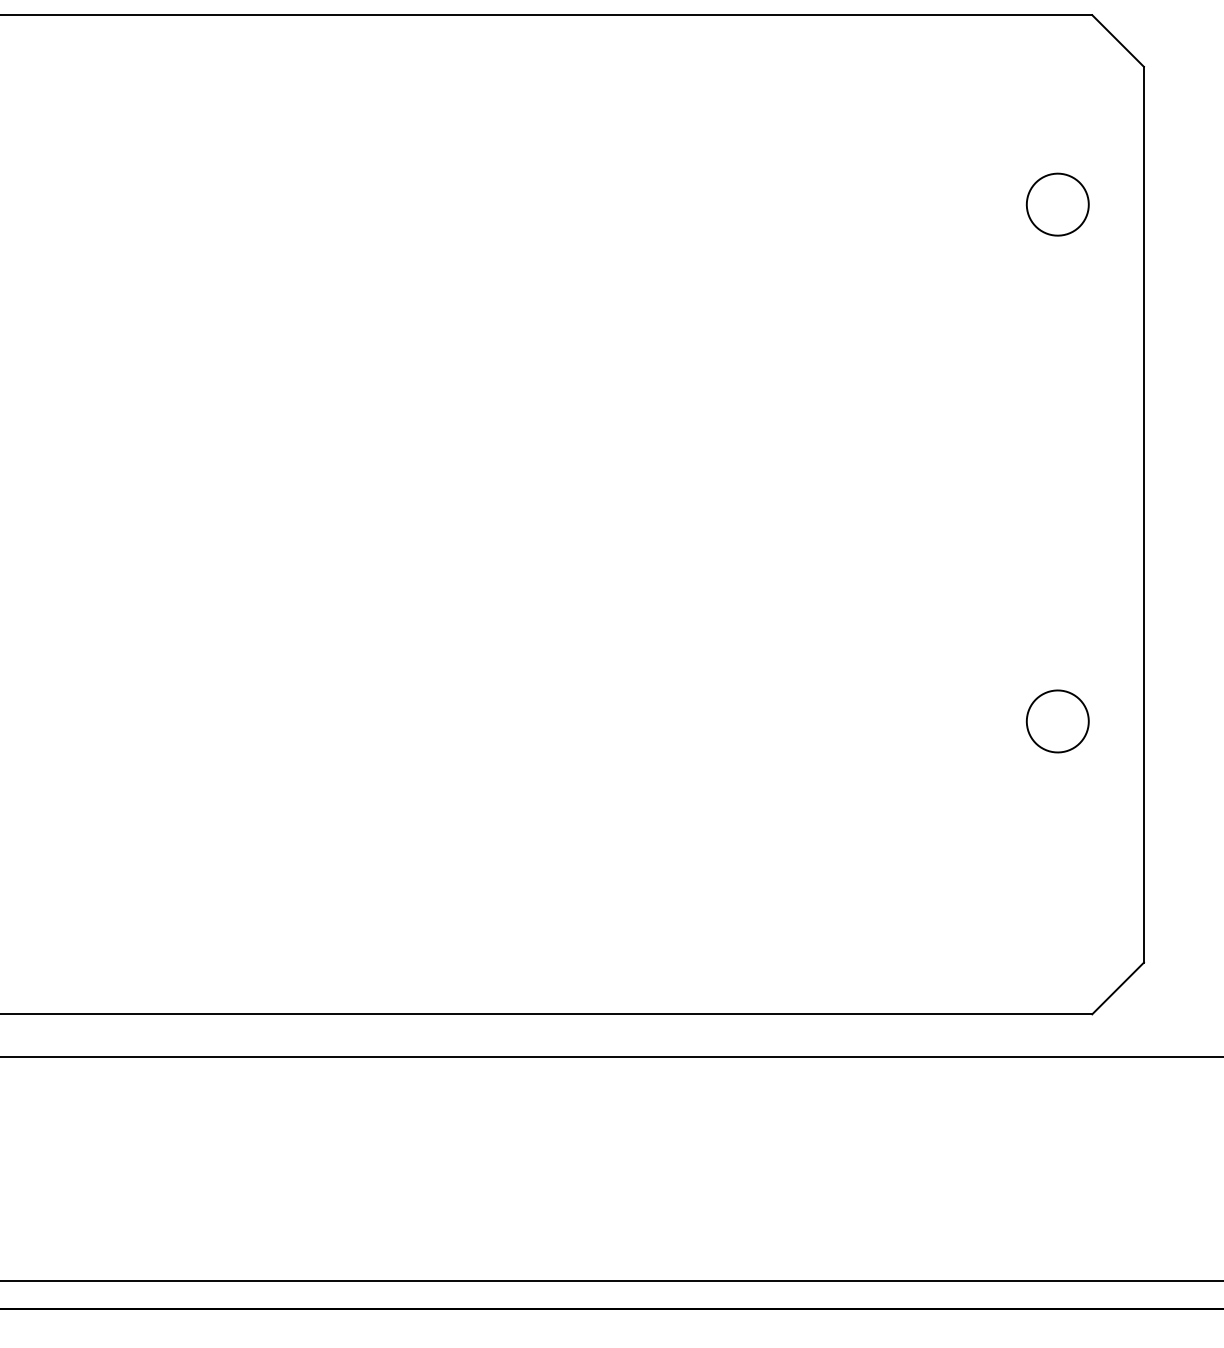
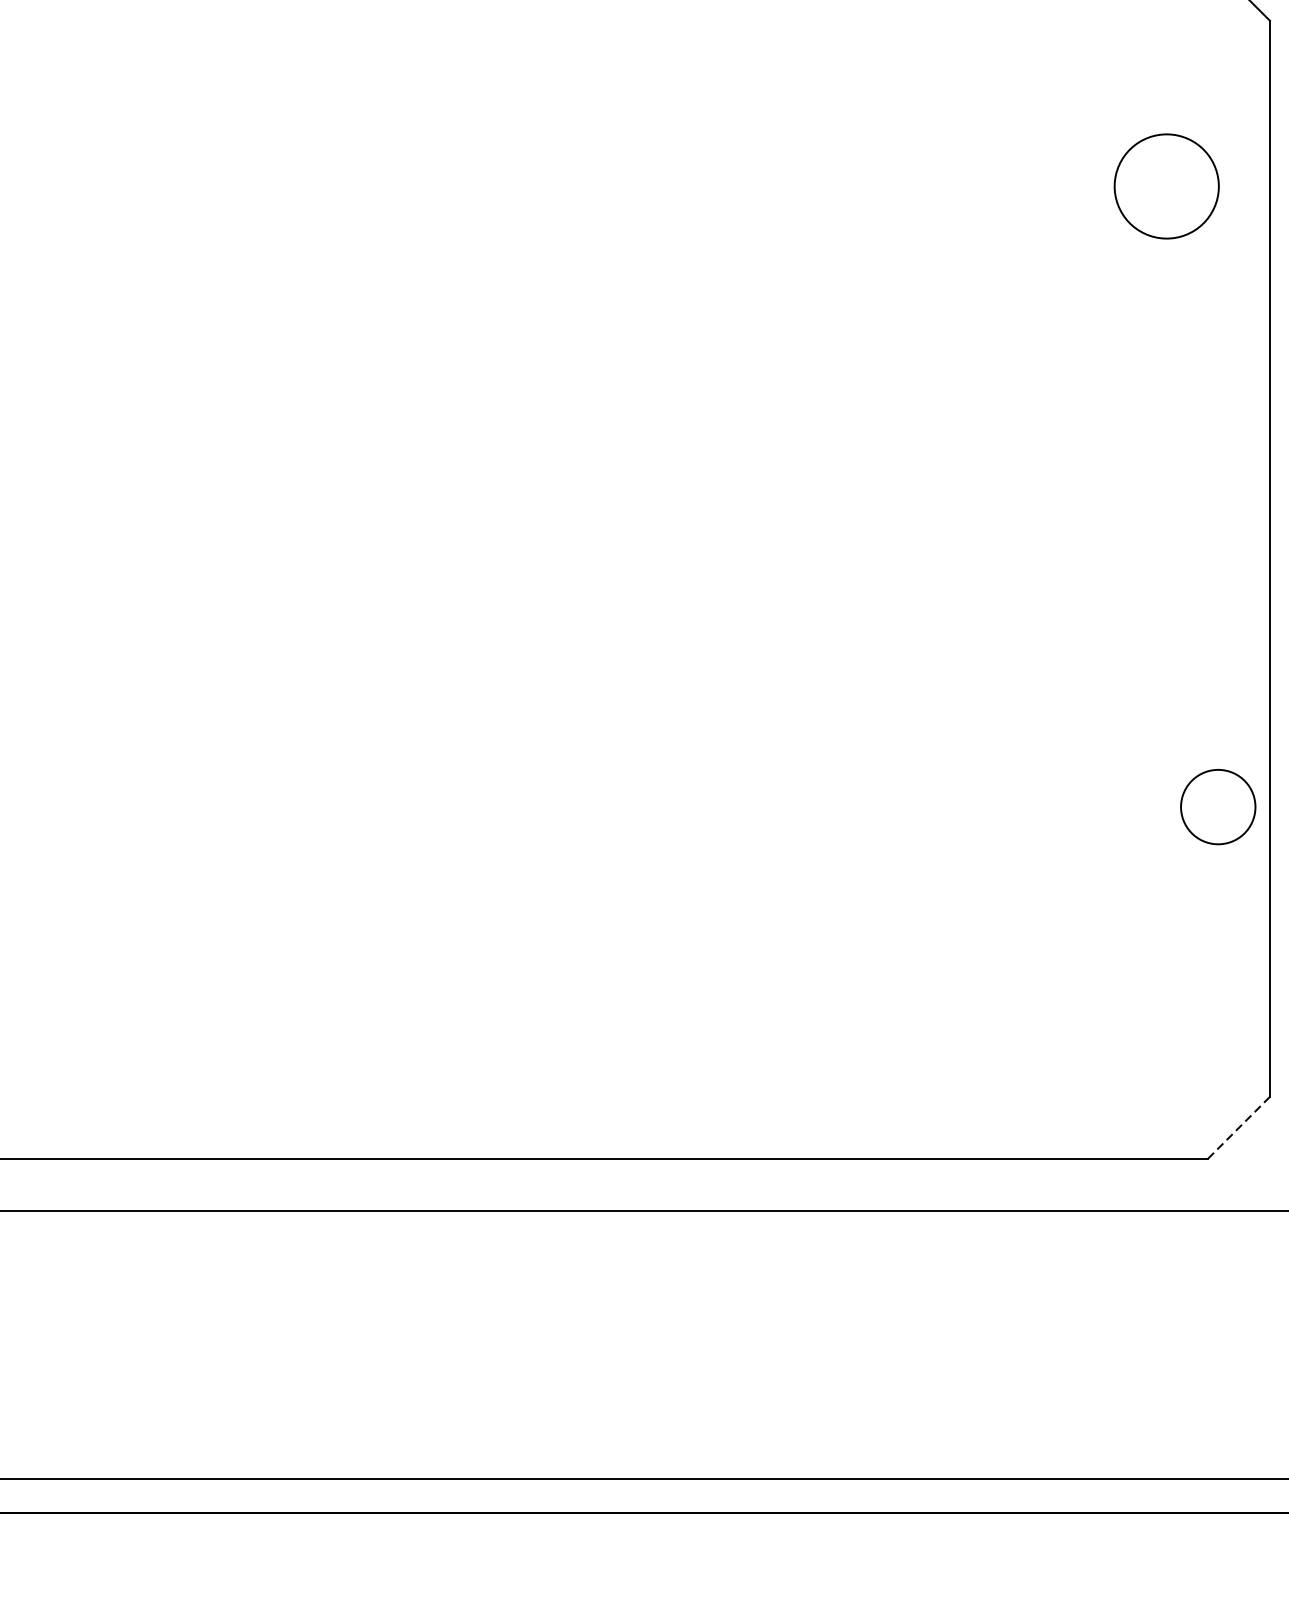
part: (1057, 204) -> (1166, 186), size x1.4
part: (1057, 721) -> (1217, 807), moved
line: (1118, 988) -> (1239, 1127), solid -> dashed

